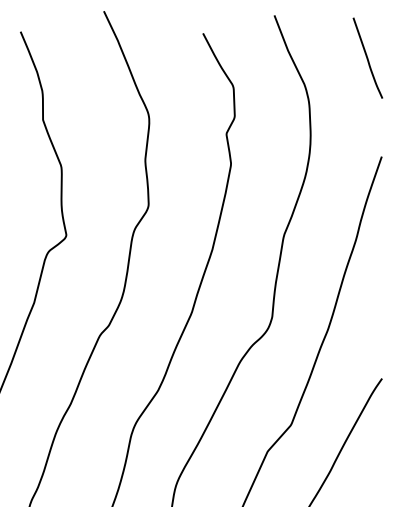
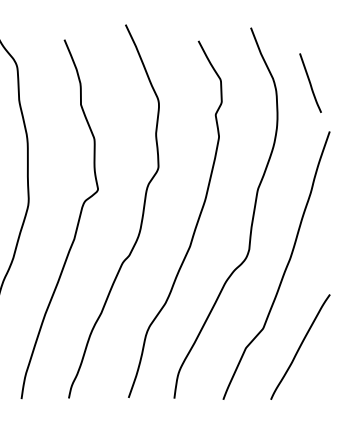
line: (367, 57) -> (310, 82), moved

